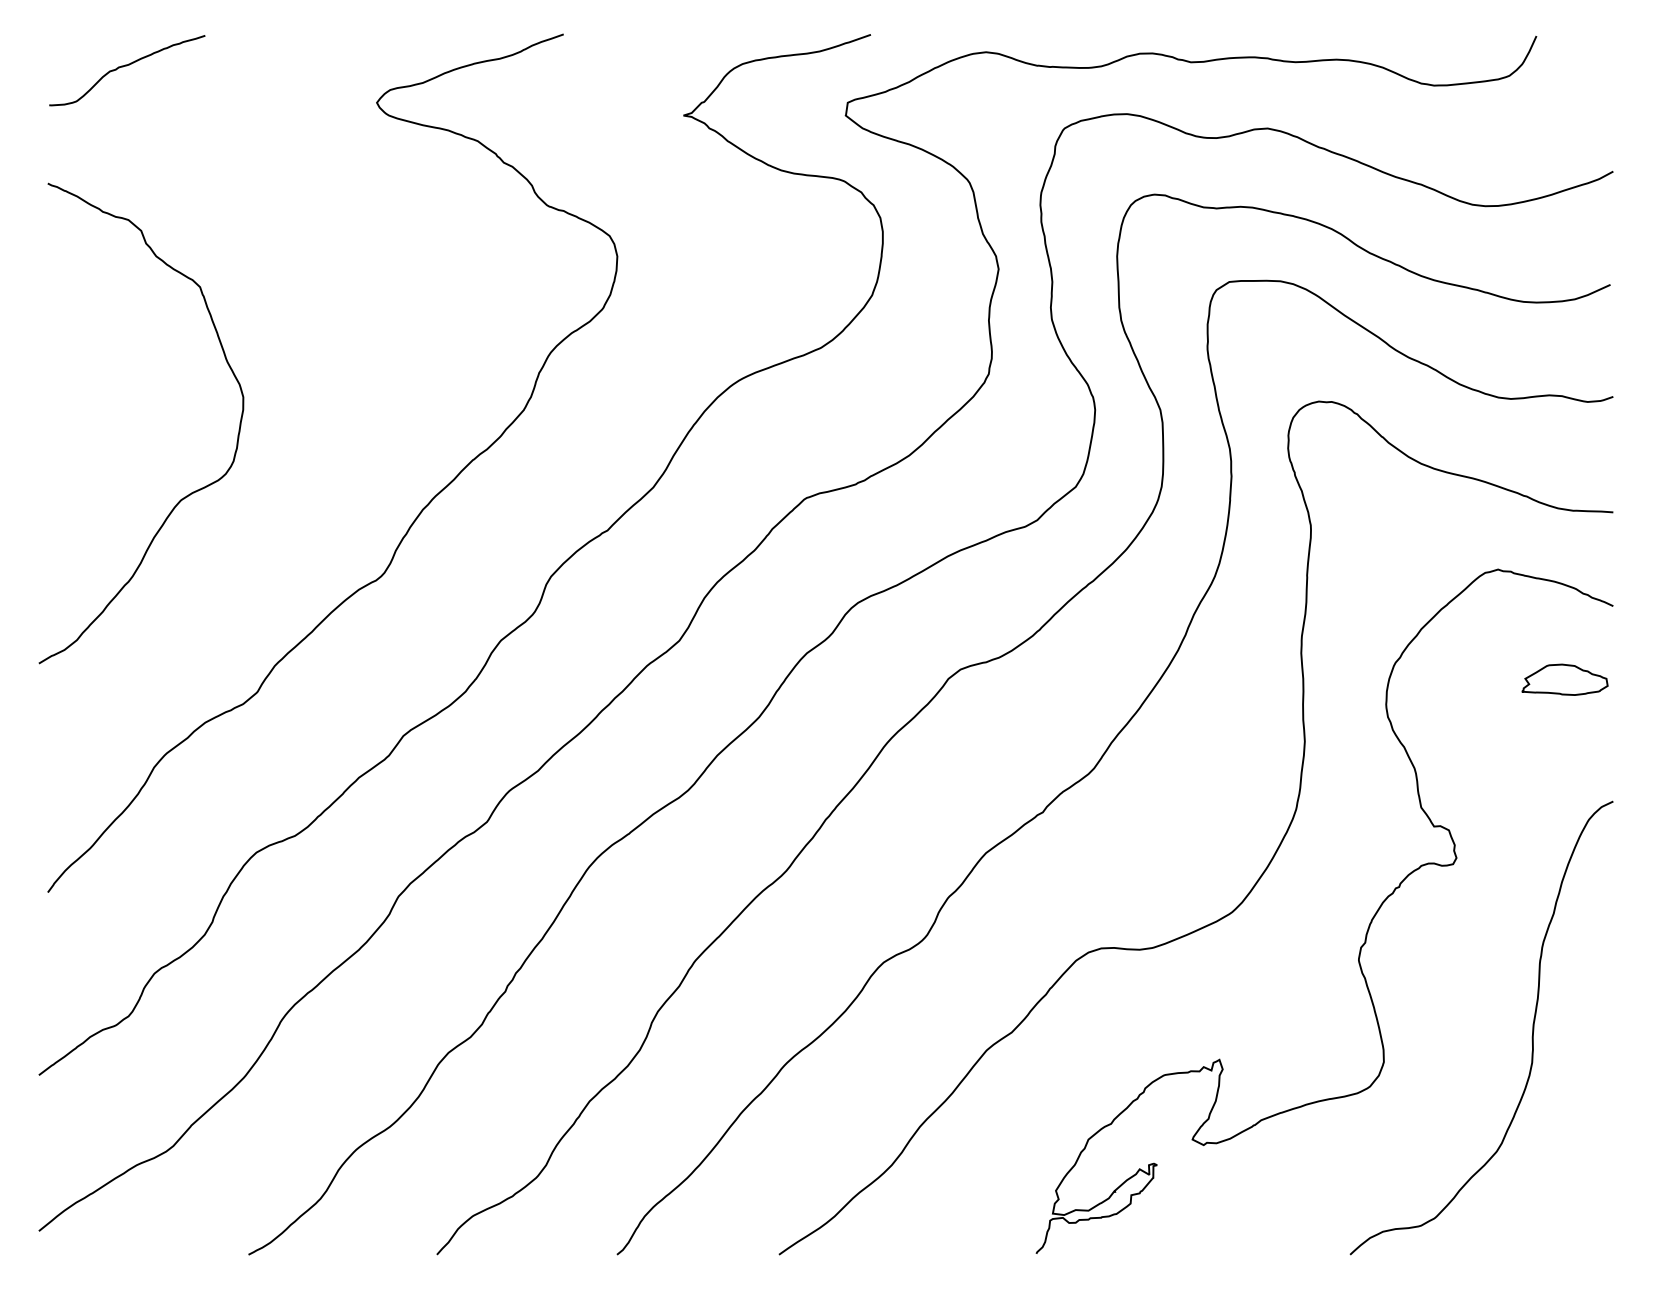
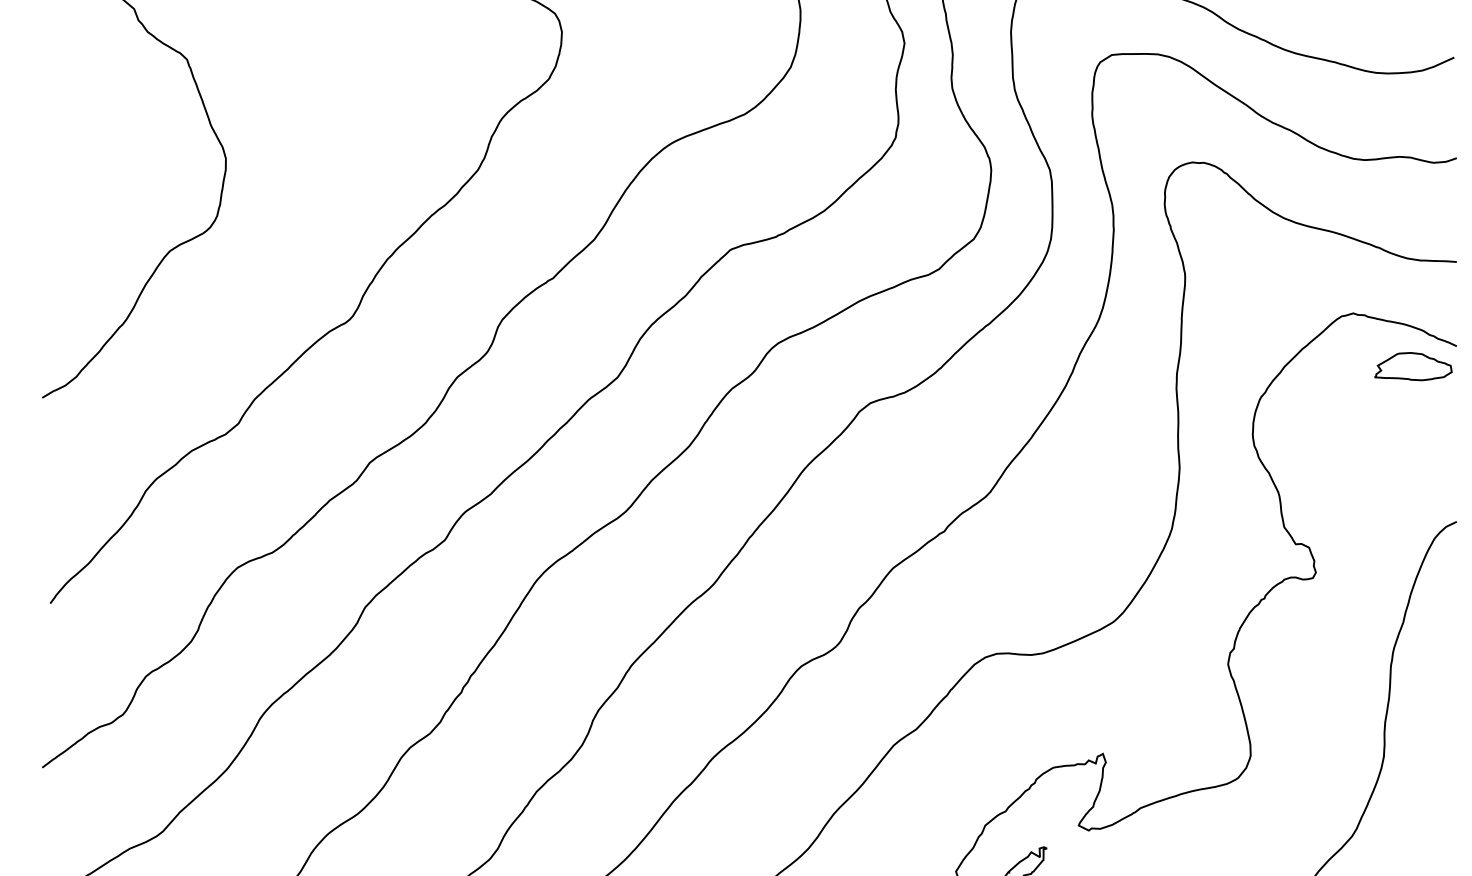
part: (1564, 679) -> (1412, 366), moved

